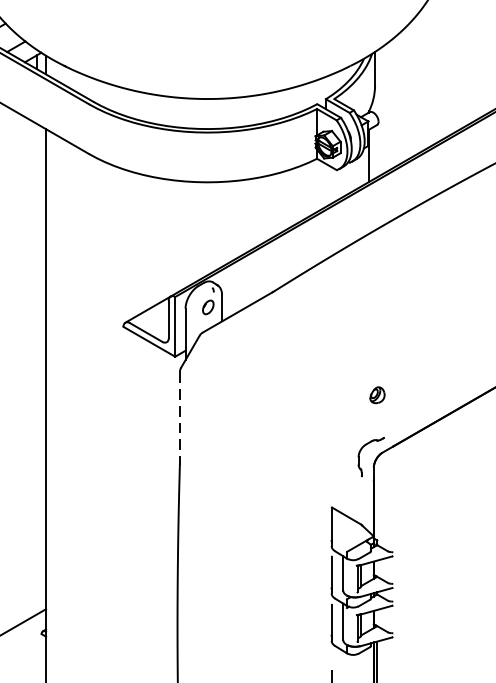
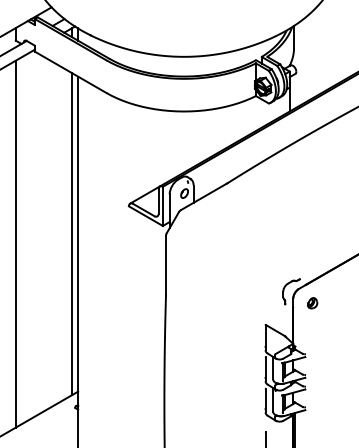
line: (37, 368) -> (72, 233), added
part: (377, 395) -> (312, 303), moved
line: (179, 416) -> (165, 265), dashed -> solid

